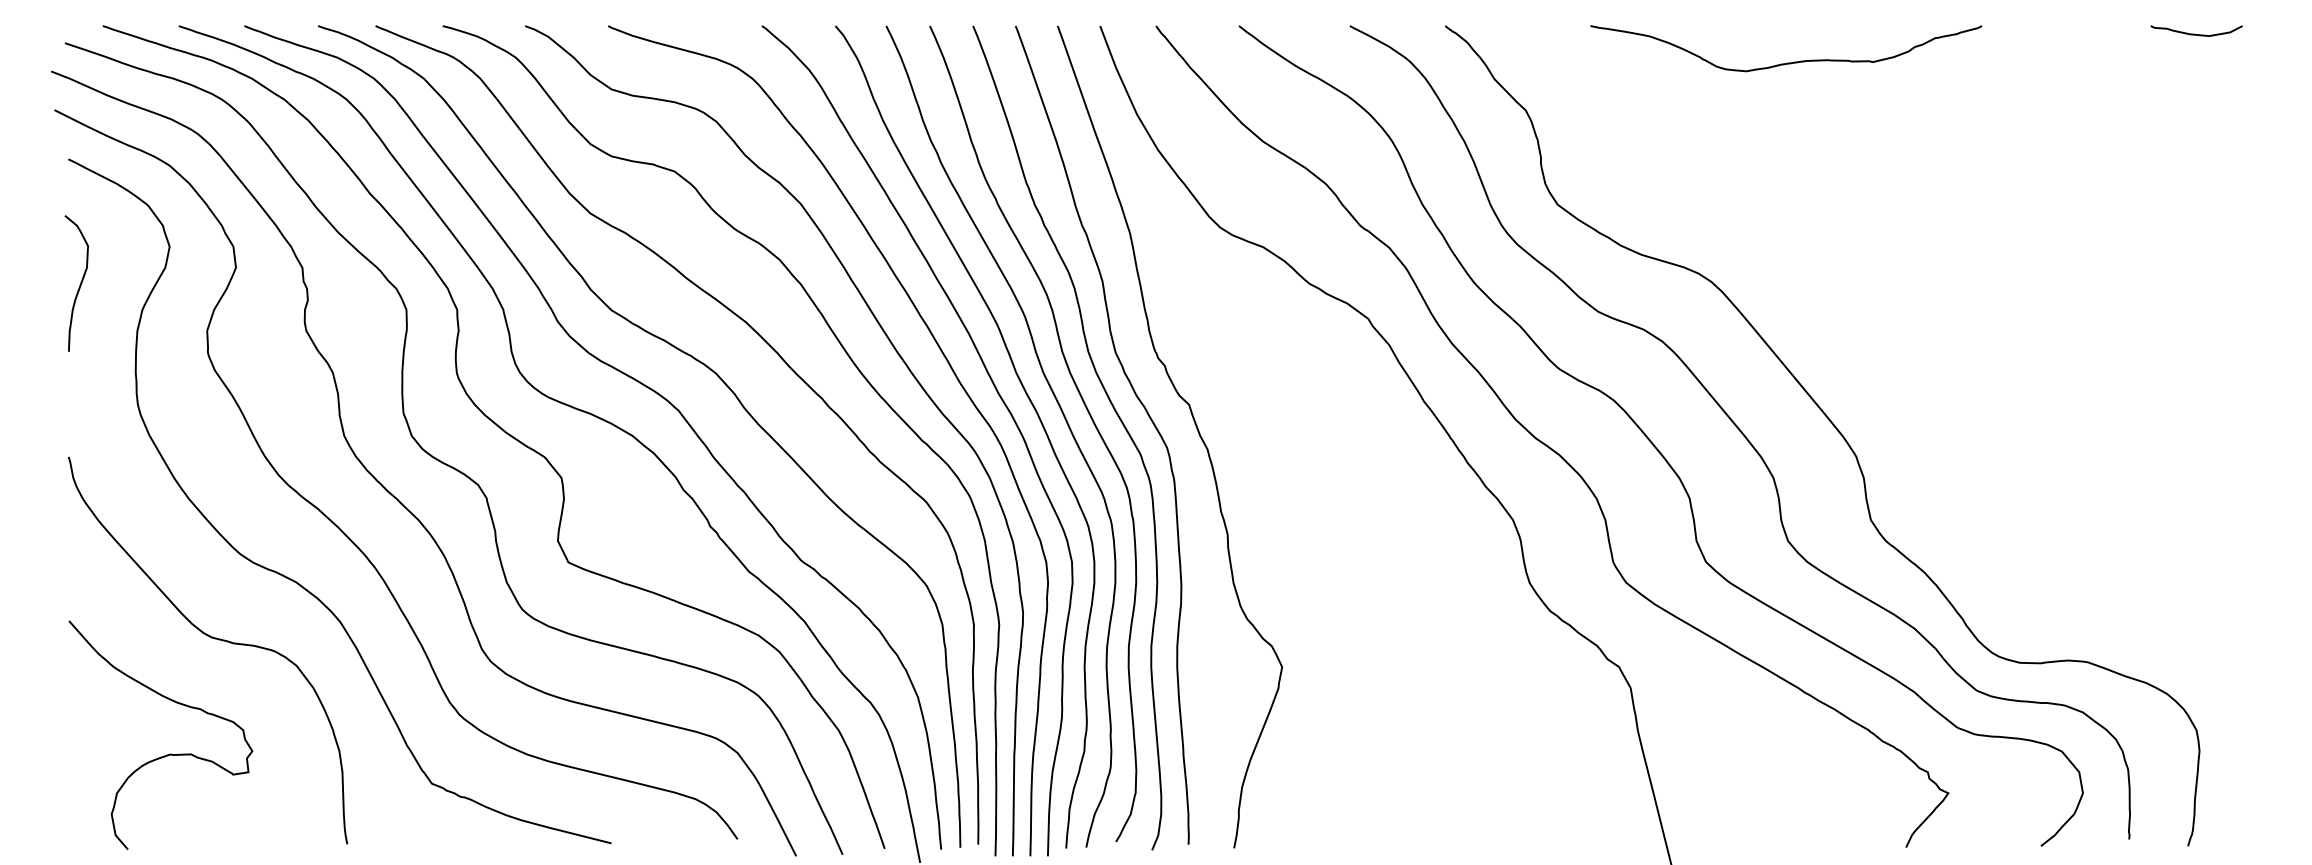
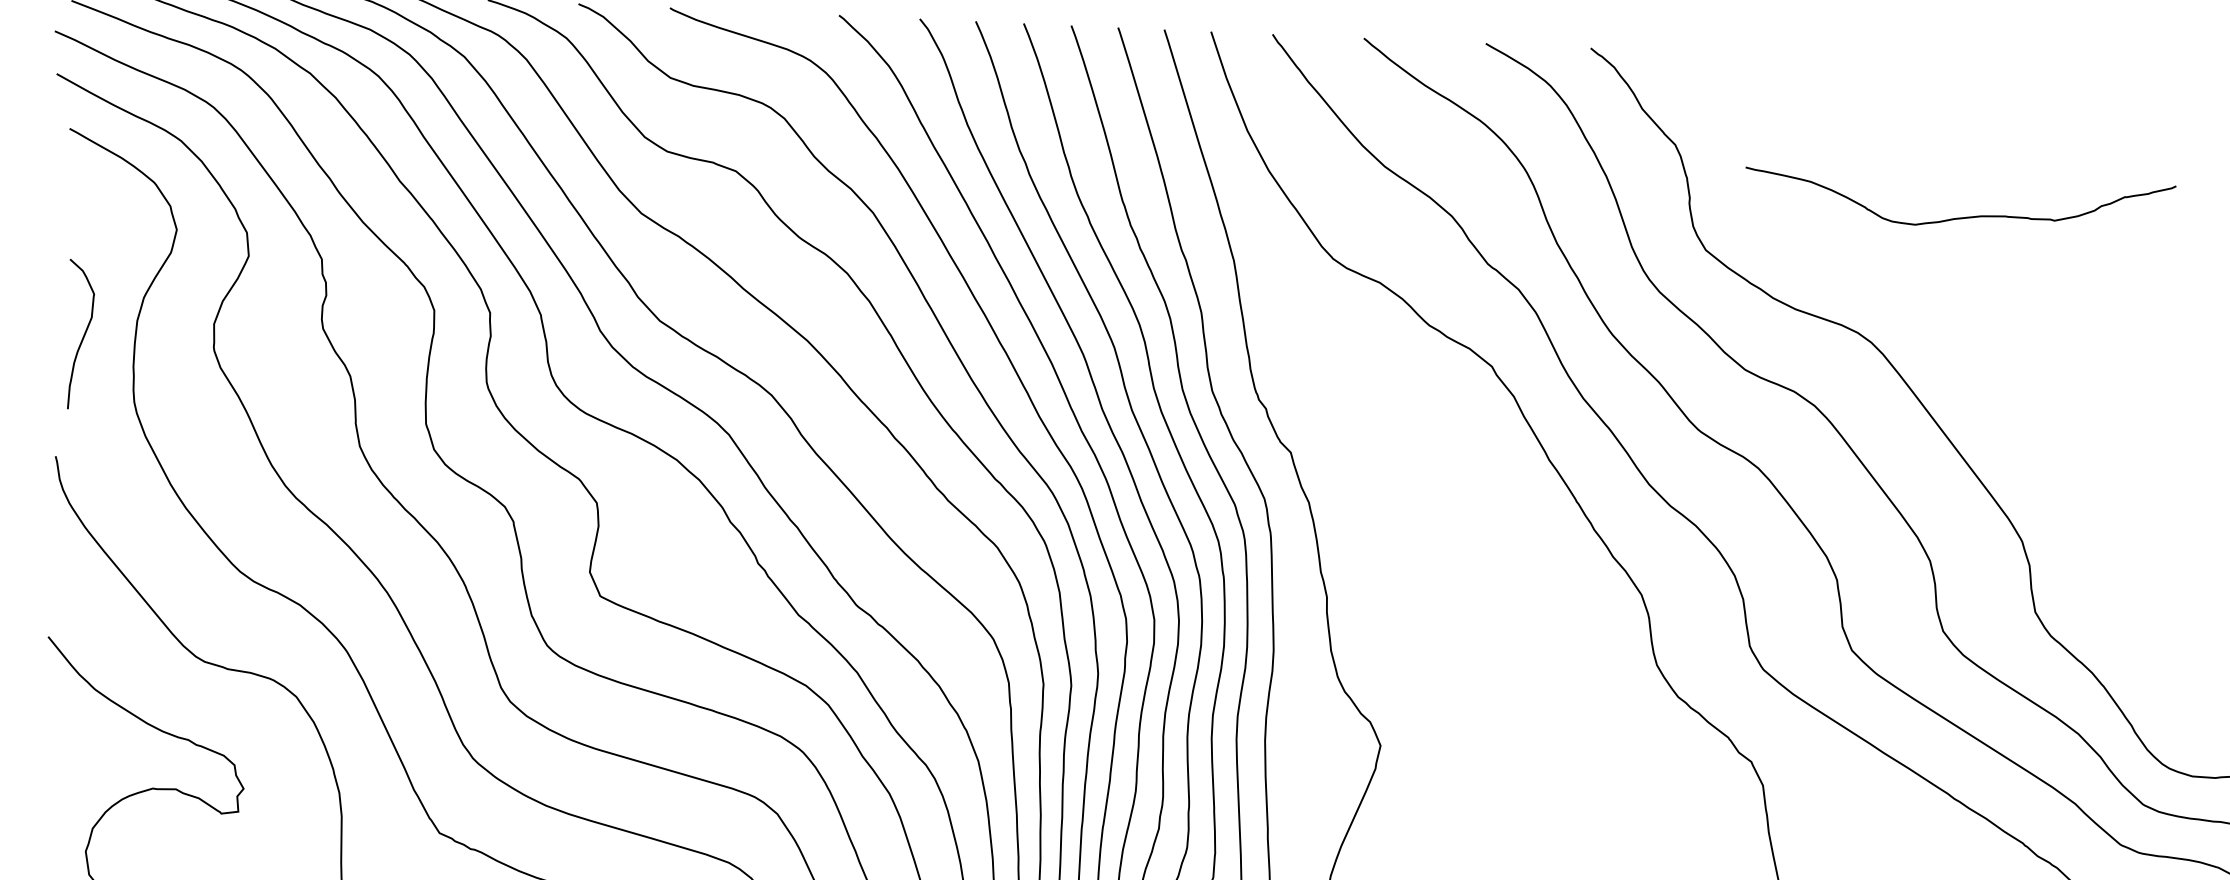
curve: (1787, 62) -> (1960, 217), moved
curve: (79, 284) -> (82, 335), moved

